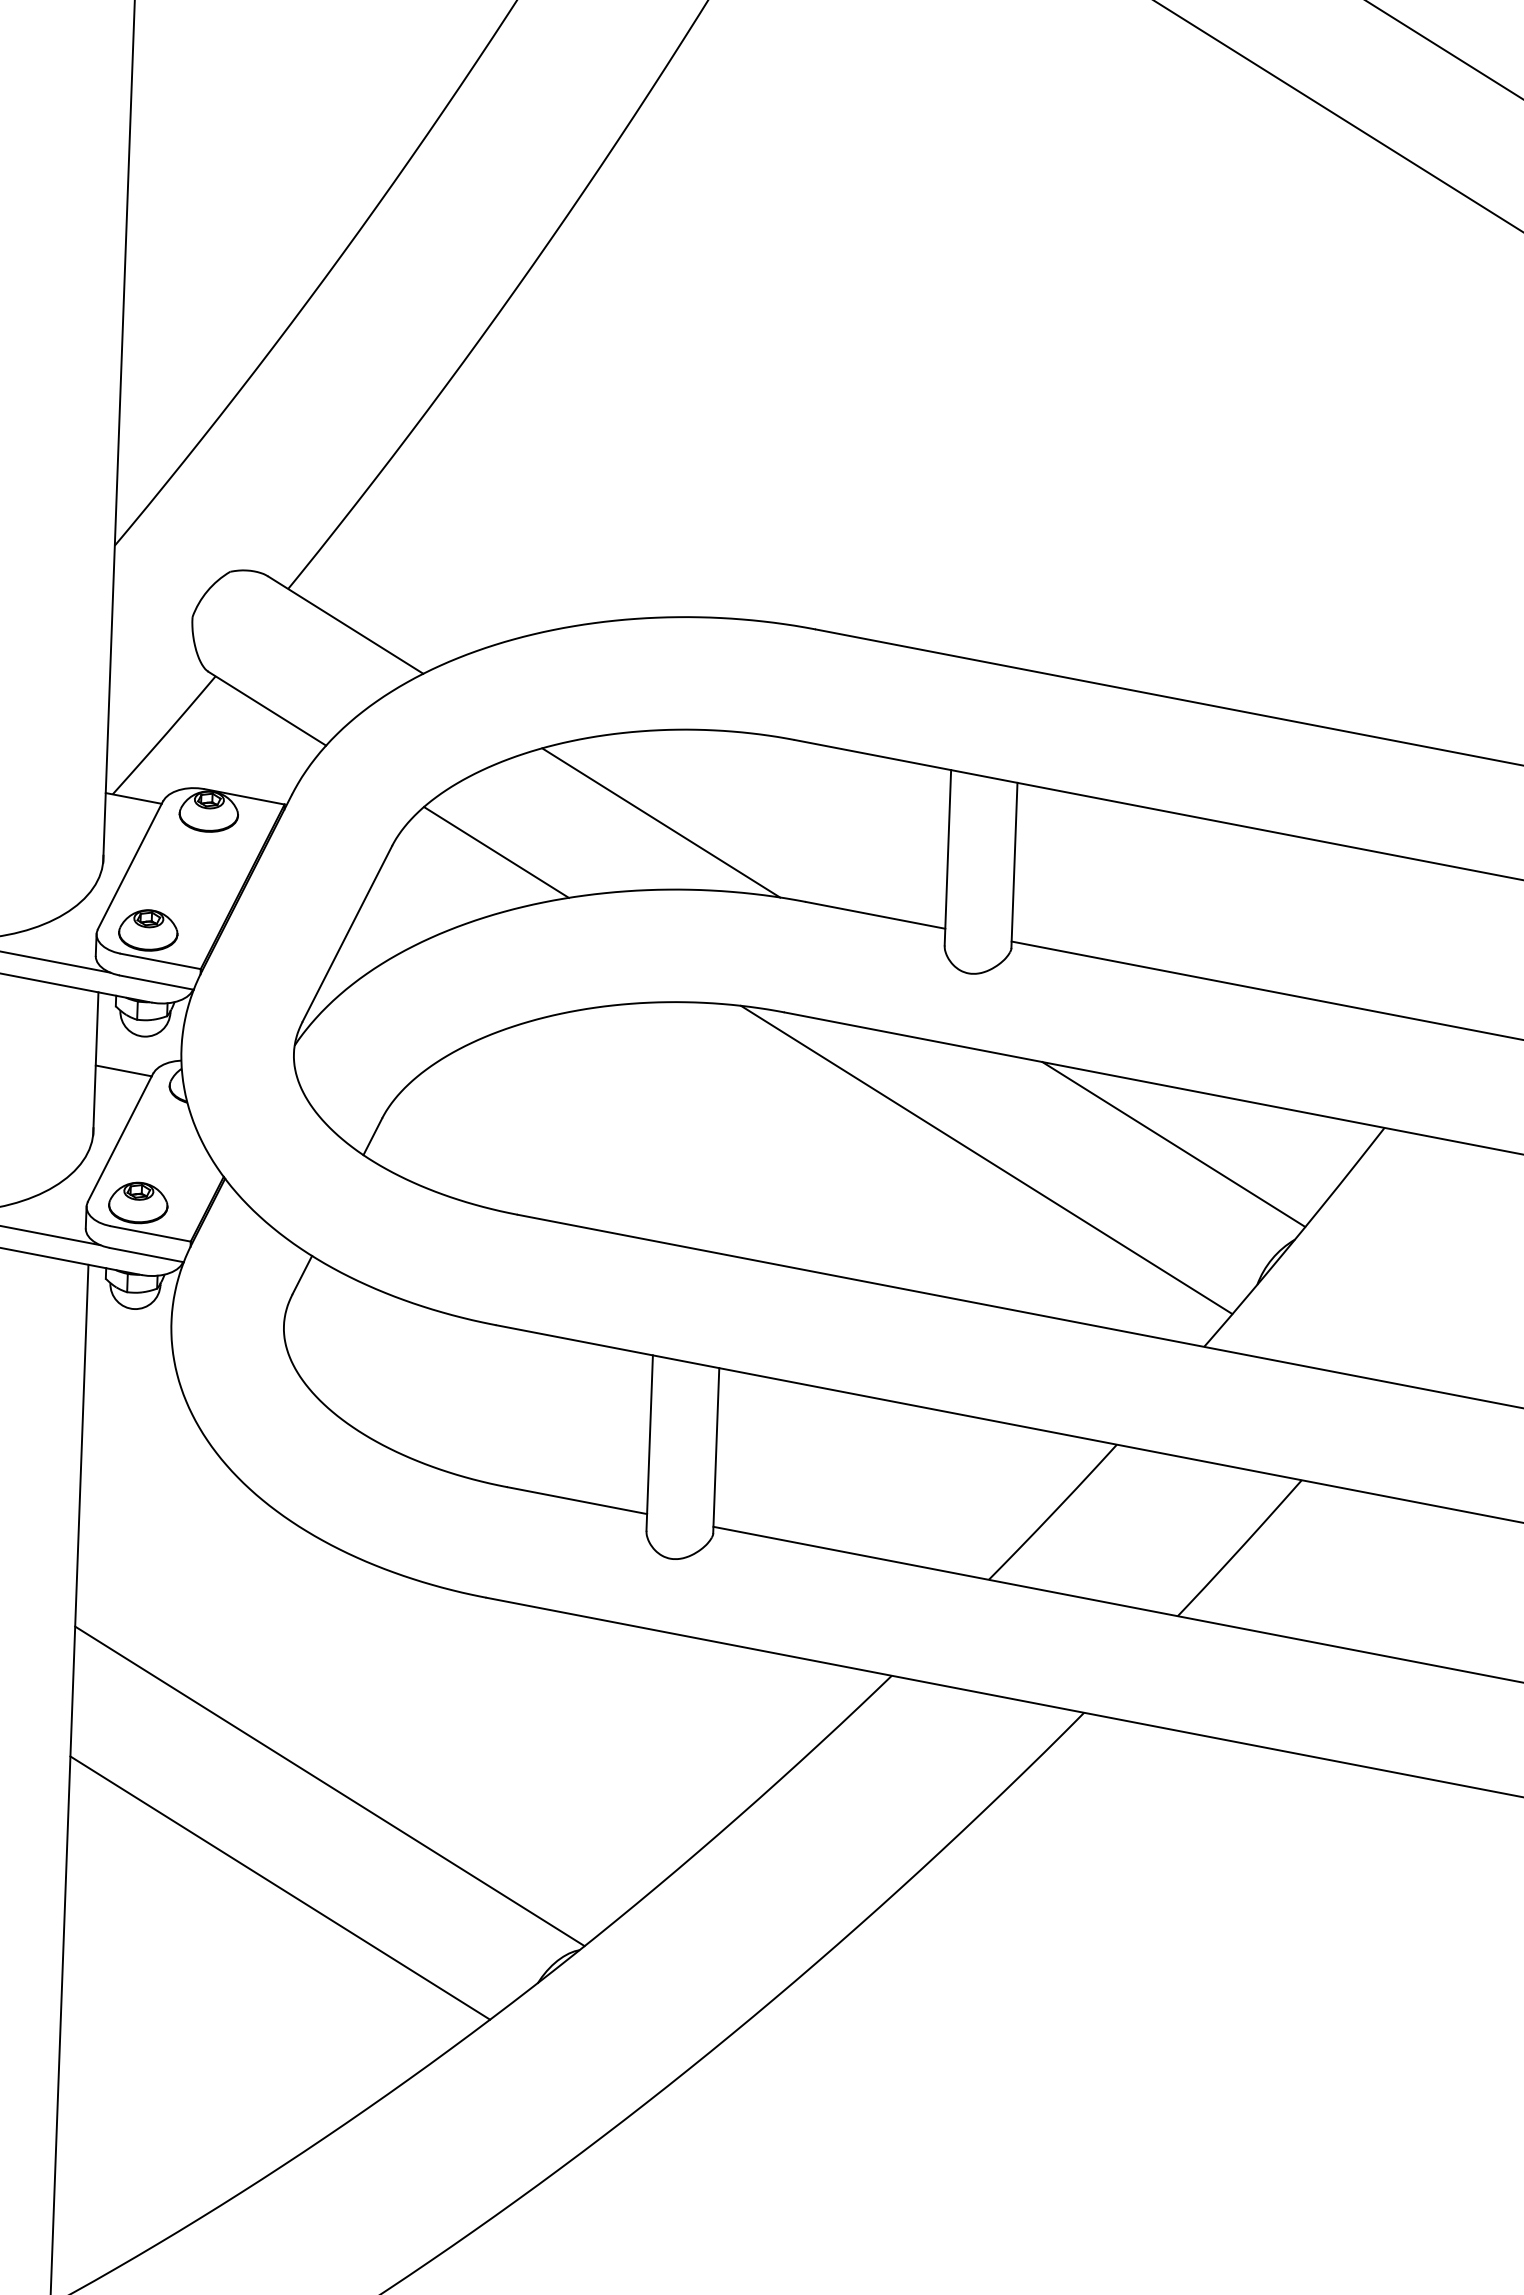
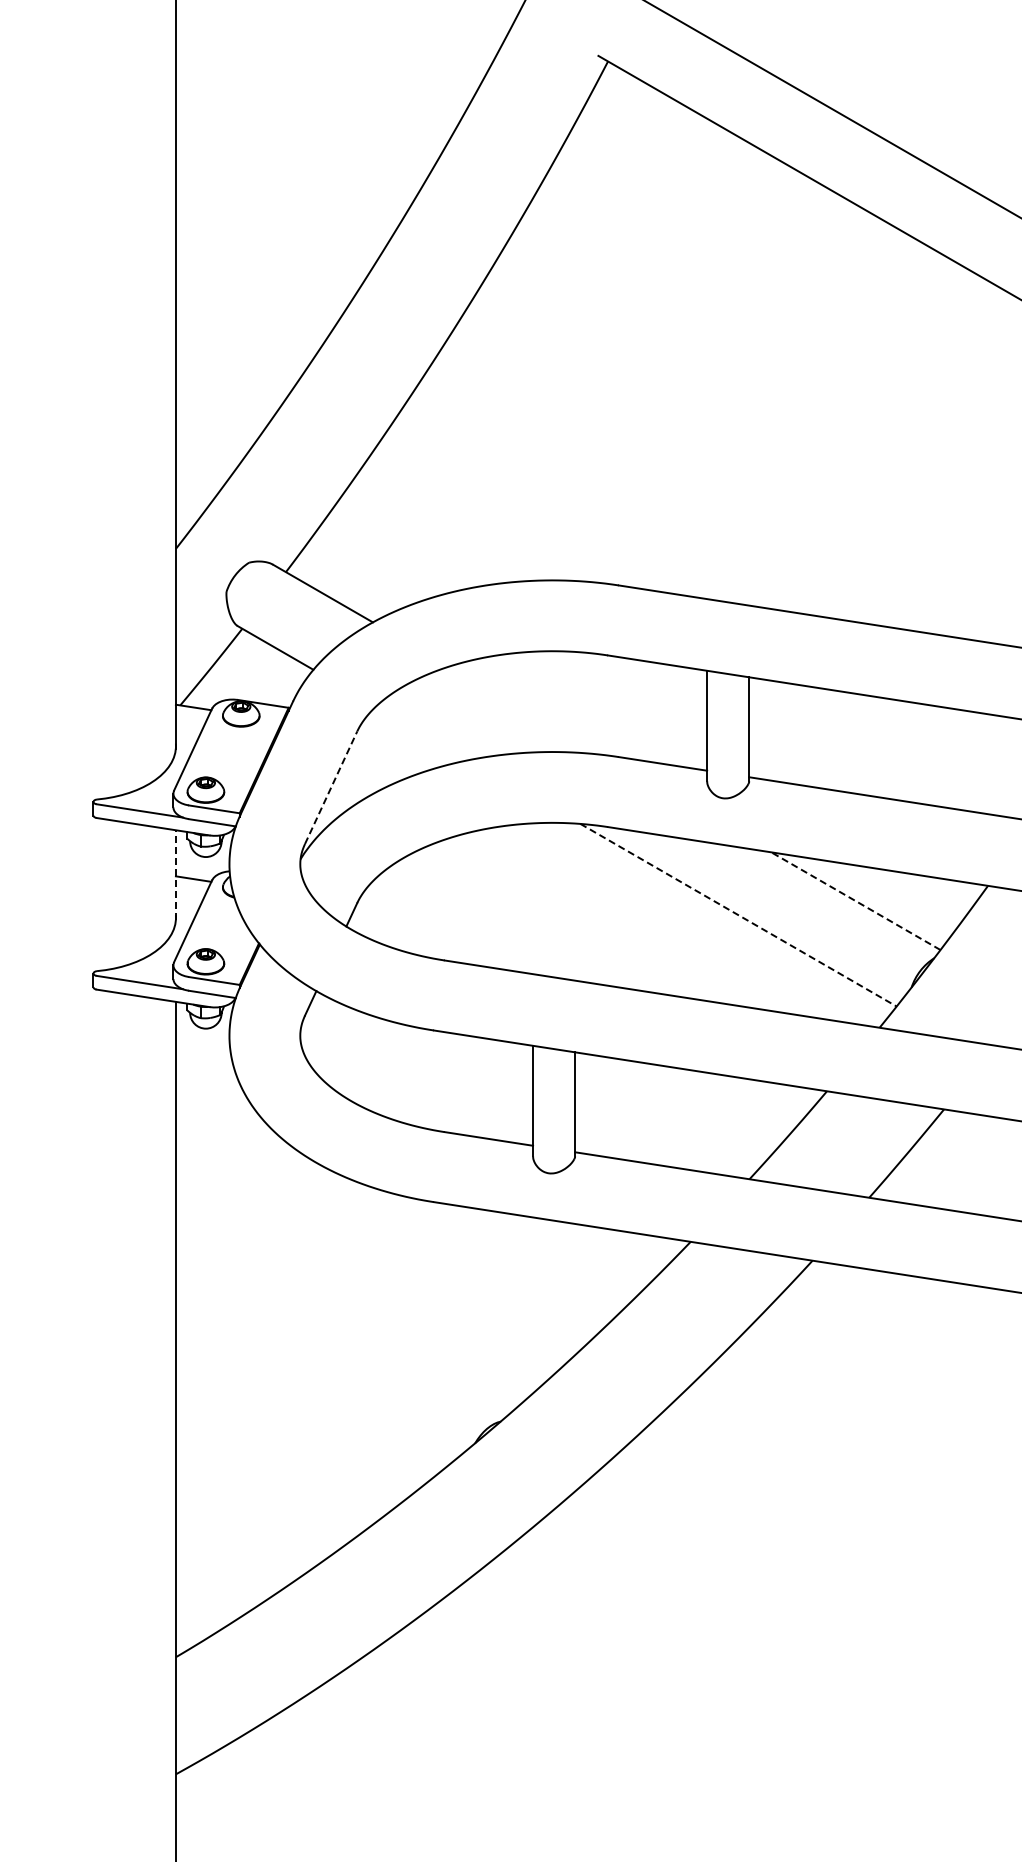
line: (660, 822) -> (525, 710), removed
line: (495, 853) -> (422, 733), removed
line: (347, 933) -> (331, 787), solid -> dashed
line: (95, 1062) -> (175, 874), solid -> dashed
line: (1173, 1145) -> (855, 901), solid -> dashed
line: (986, 1160) -> (738, 915), solid -> dashed
line: (329, 1784) -> (339, 1323), removed
line: (279, 1888) -> (310, 1389), removed

